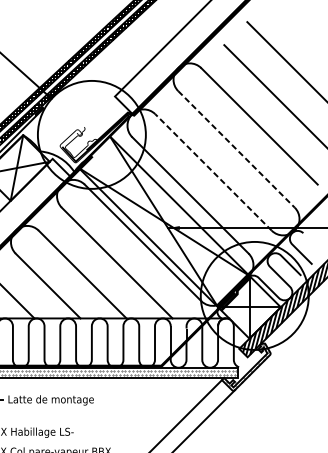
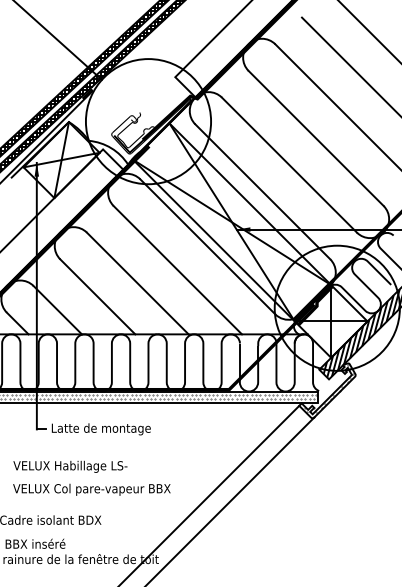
line: (236, 149) -> (316, 138), dashed -> solid
line: (213, 171) -> (289, 164), dashed -> solid

